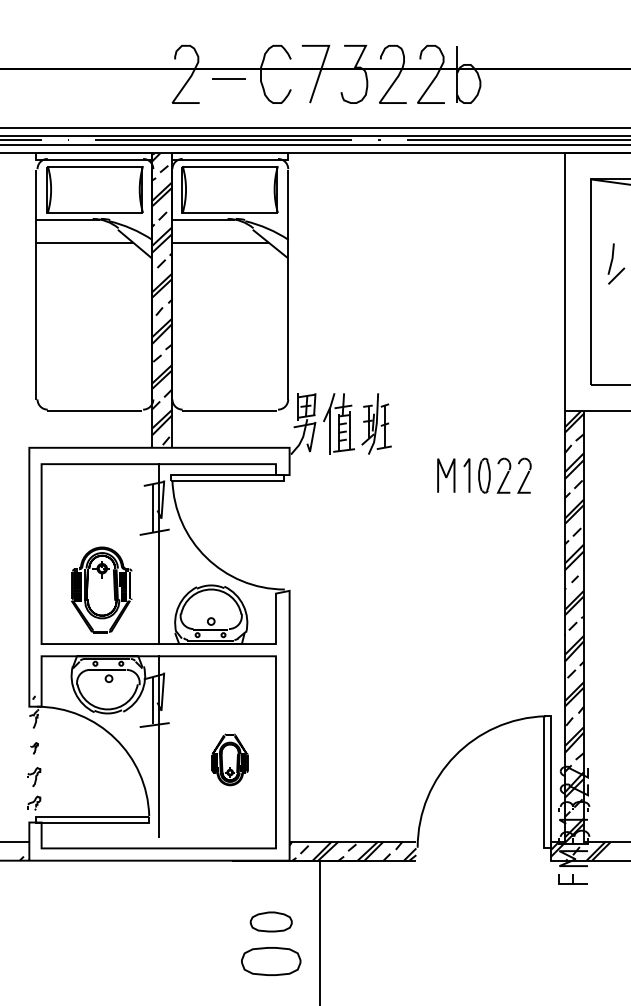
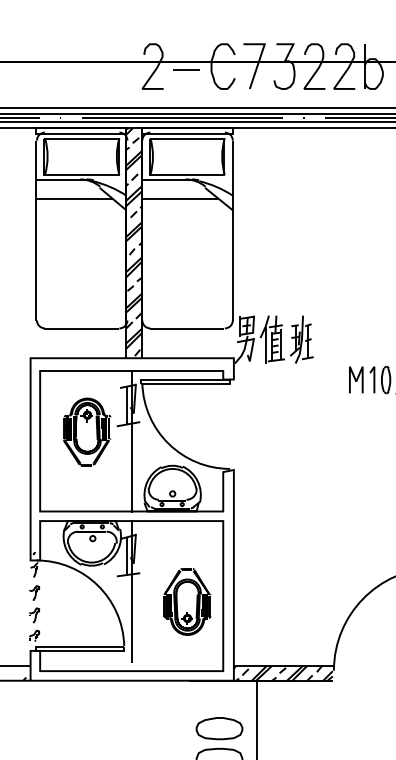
part: (101, 589) -> (86, 431), moved
part: (34, 748) -> (34, 593), size x1.67
part: (229, 759) -> (186, 601), size x1.67
part: (271, 921) -> (219, 728), size x1.43

